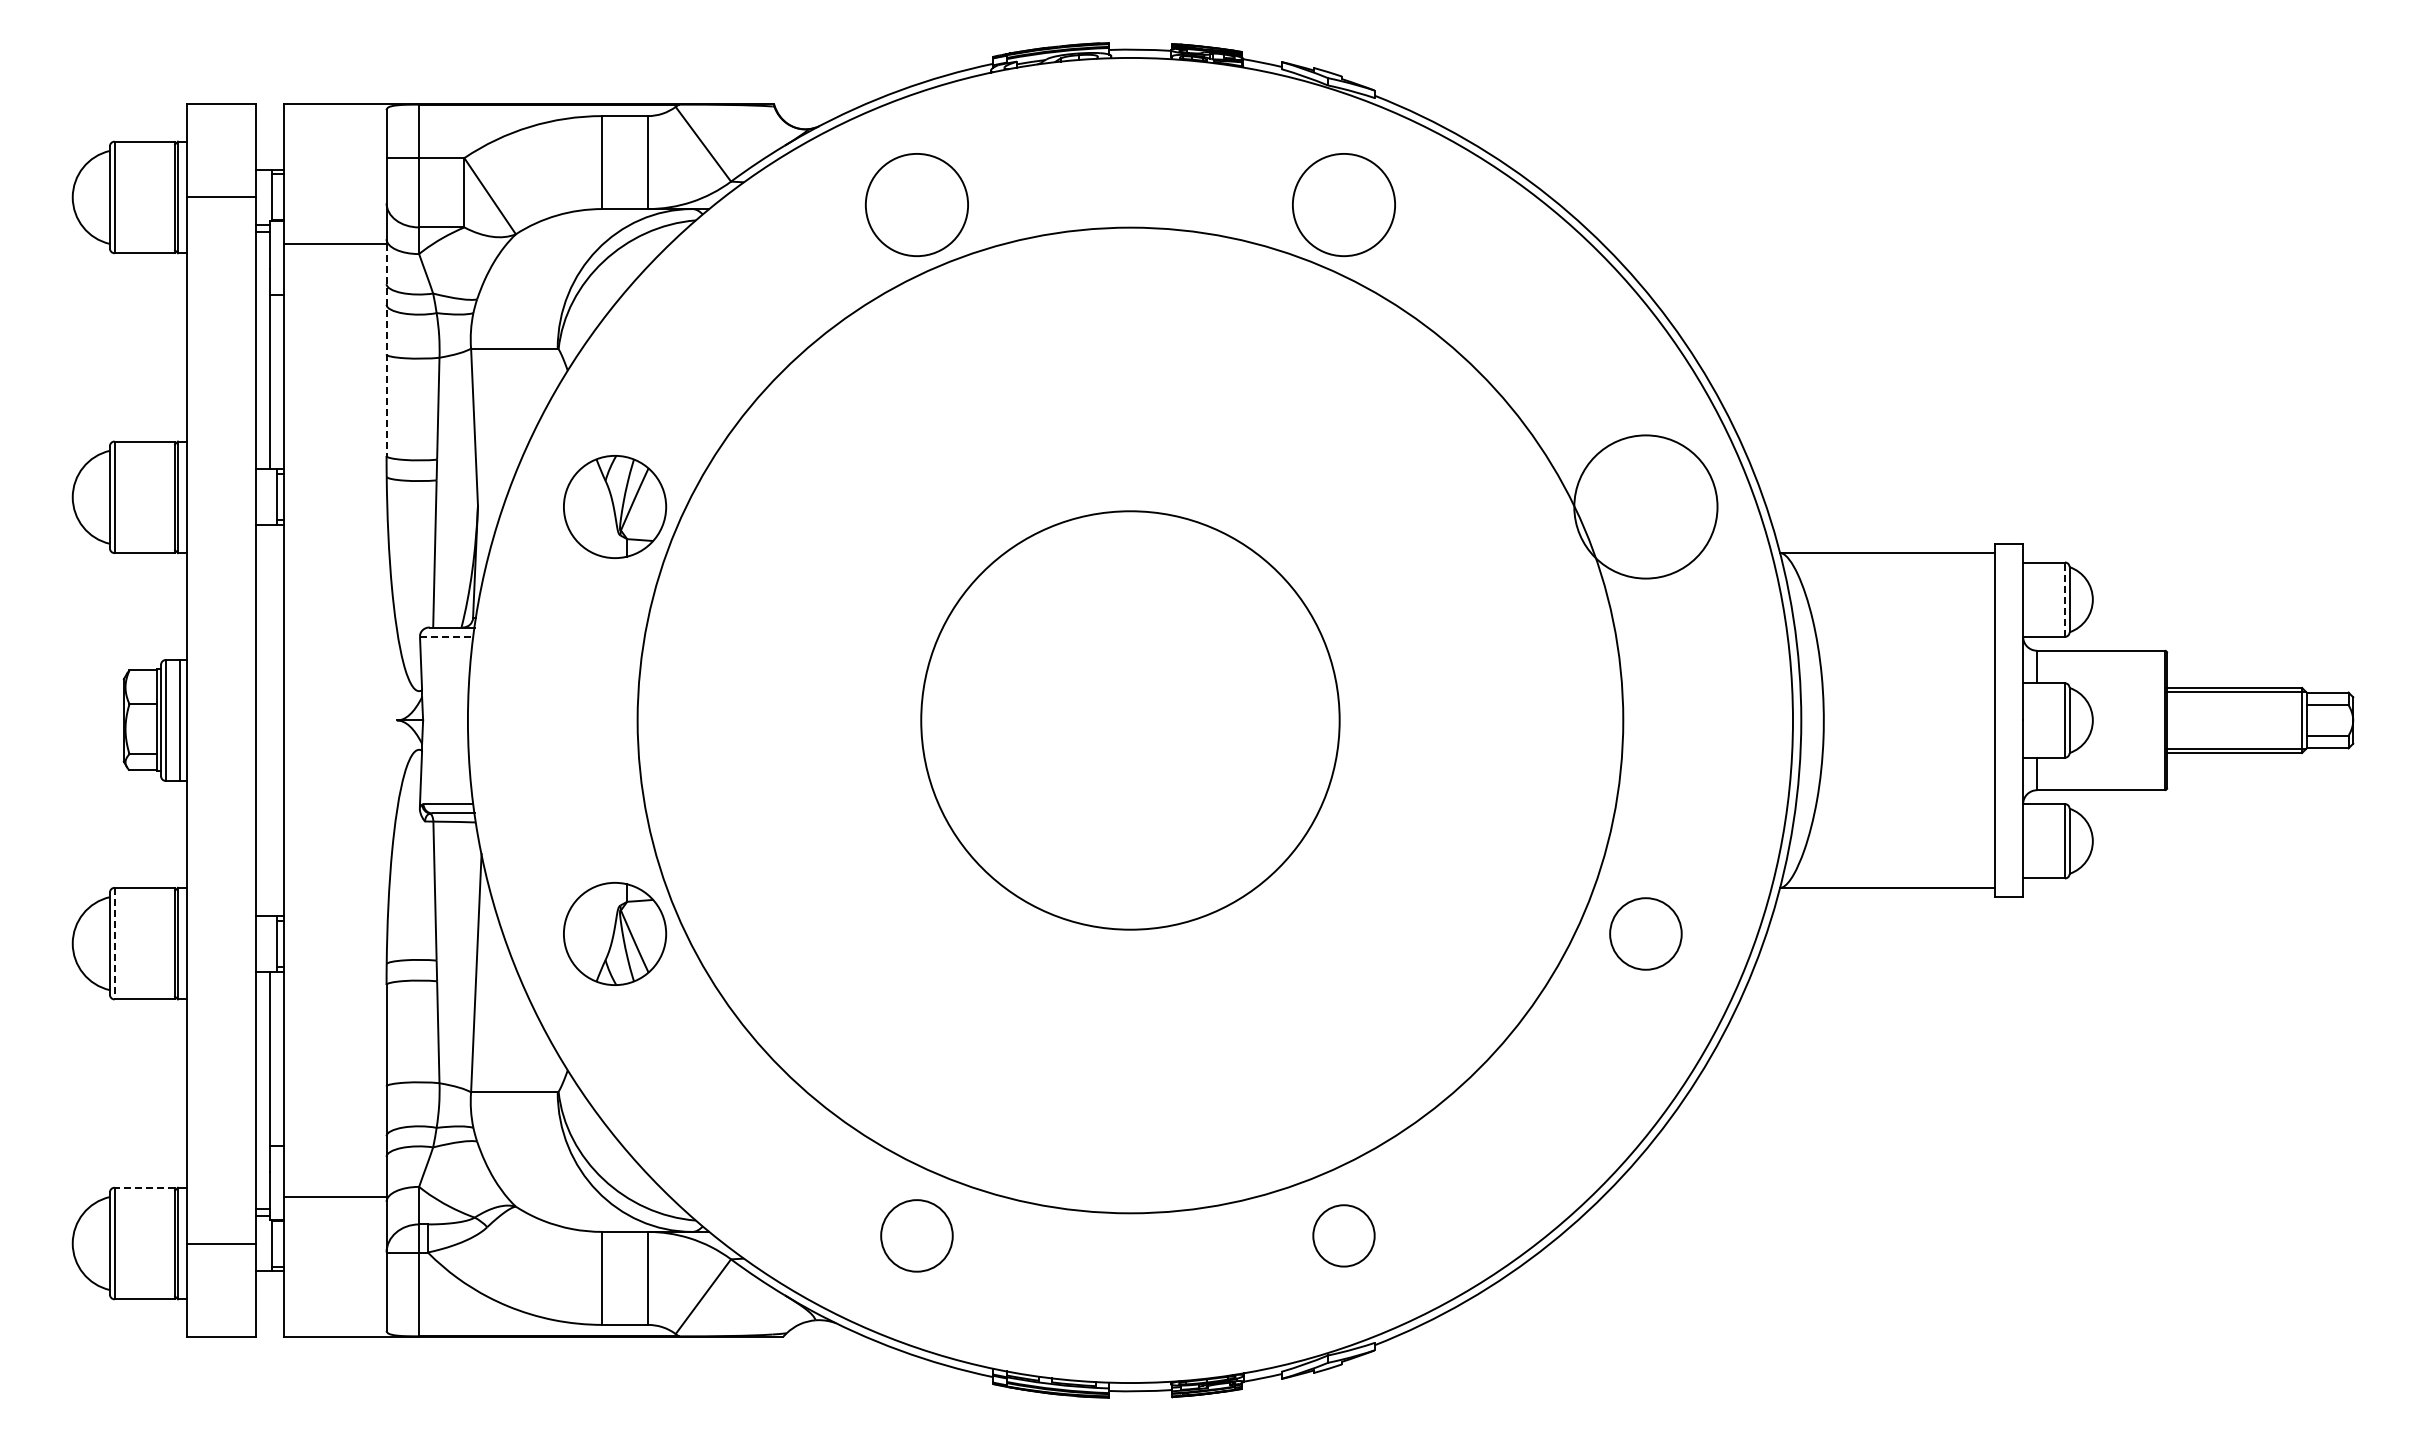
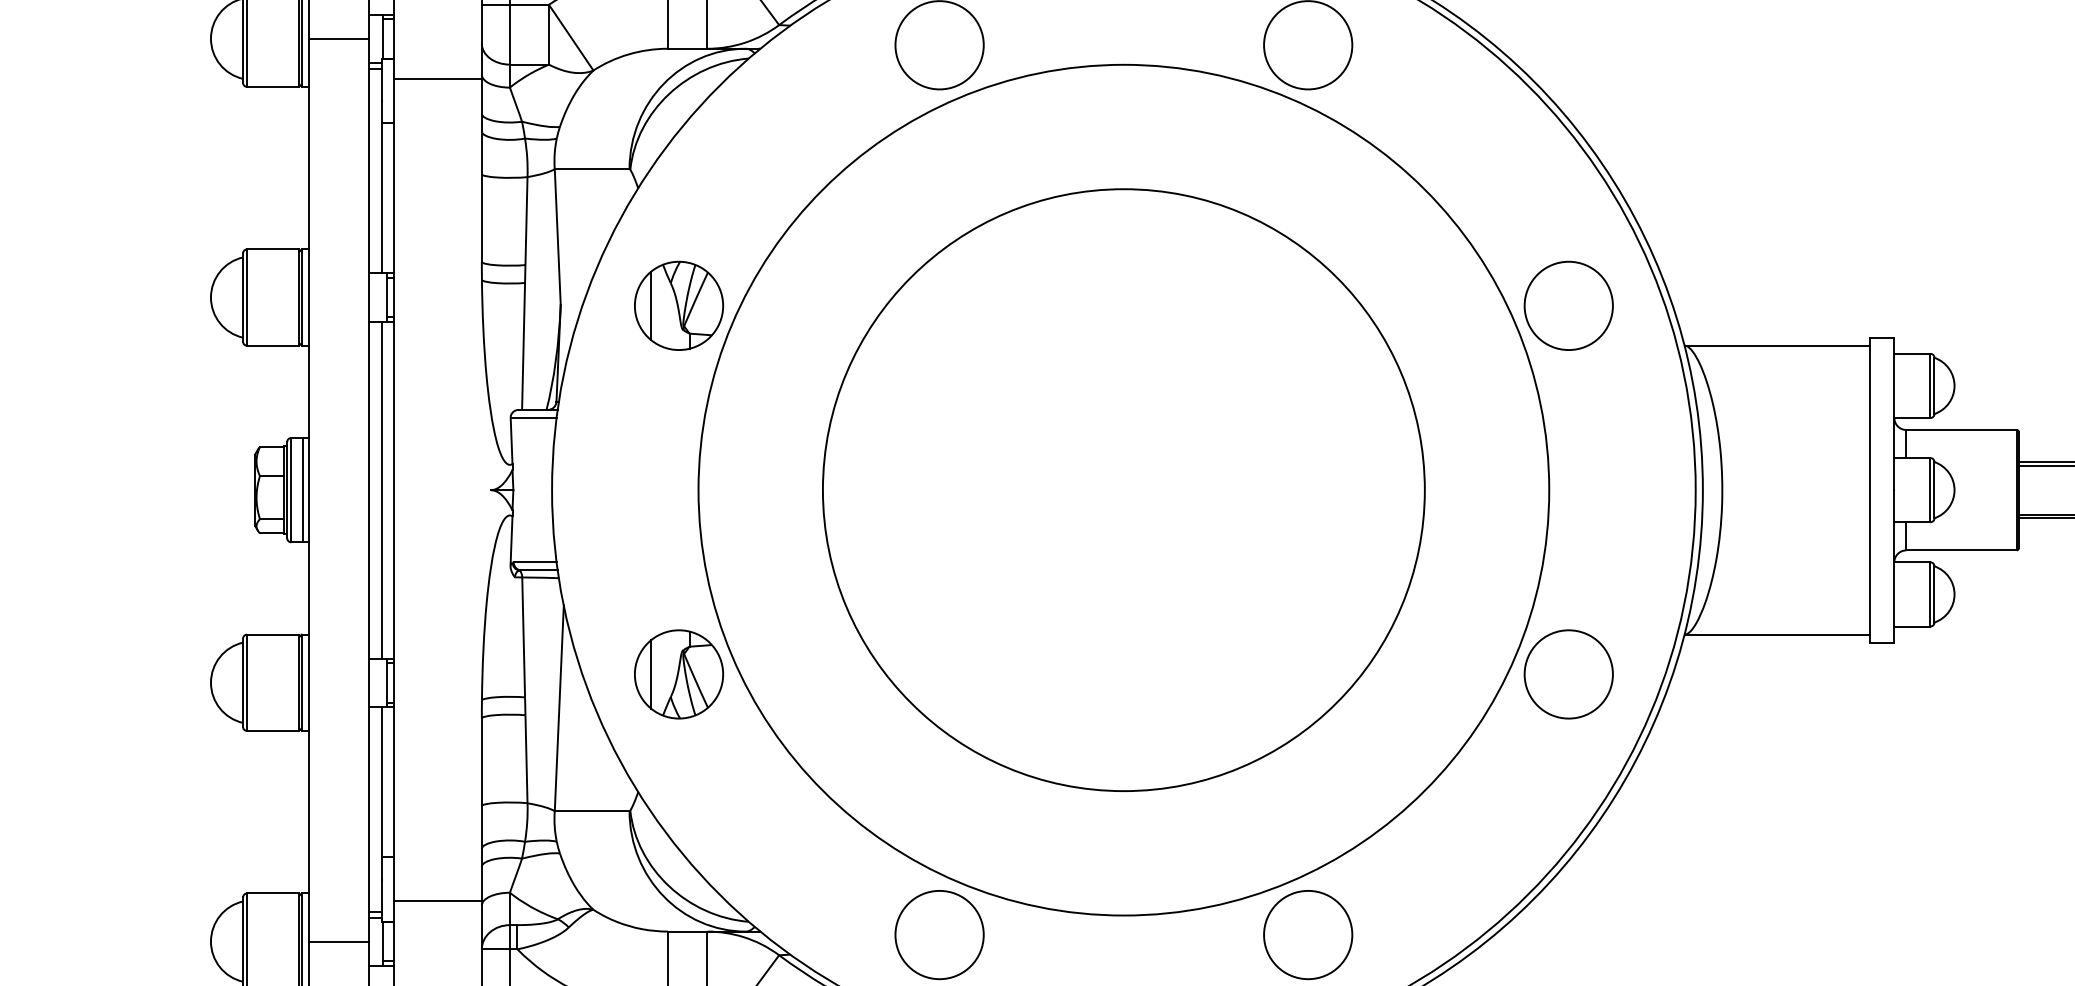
line: (386, 350) -> (481, 170), dashed -> solid
line: (582, 506) -> (650, 305), added
circle: (1645, 506) -> (1568, 305), size x0.71
line: (2064, 599) -> (1930, 385), dashed -> solid
line: (446, 636) -> (533, 417), dashed -> solid
line: (270, 720) -> (381, 490), added
circle: (1130, 720) -> (1123, 490), size x1.67
line: (582, 933) -> (650, 674), added
circle: (1645, 933) -> (1568, 674), size x1.43
line: (114, 943) -> (247, 682), dashed -> solid
line: (144, 1187) -> (272, 893), dashed -> solid
circle: (916, 1235) -> (939, 934), size x1.43
circle: (1343, 1235) -> (1307, 934), size x1.67

